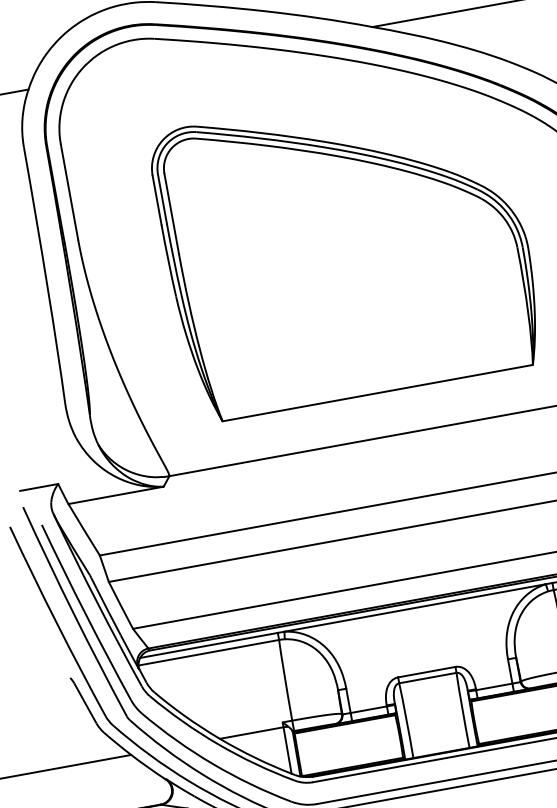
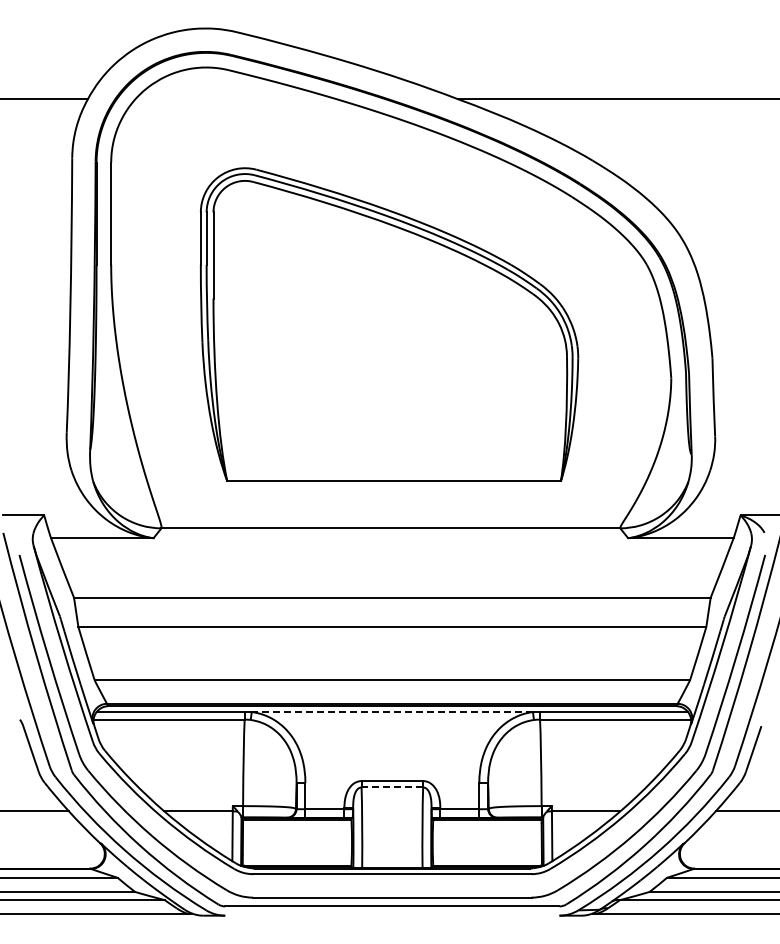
line: (415, 608) -> (392, 712), solid -> dashed
line: (428, 678) -> (392, 787), solid -> dashed

